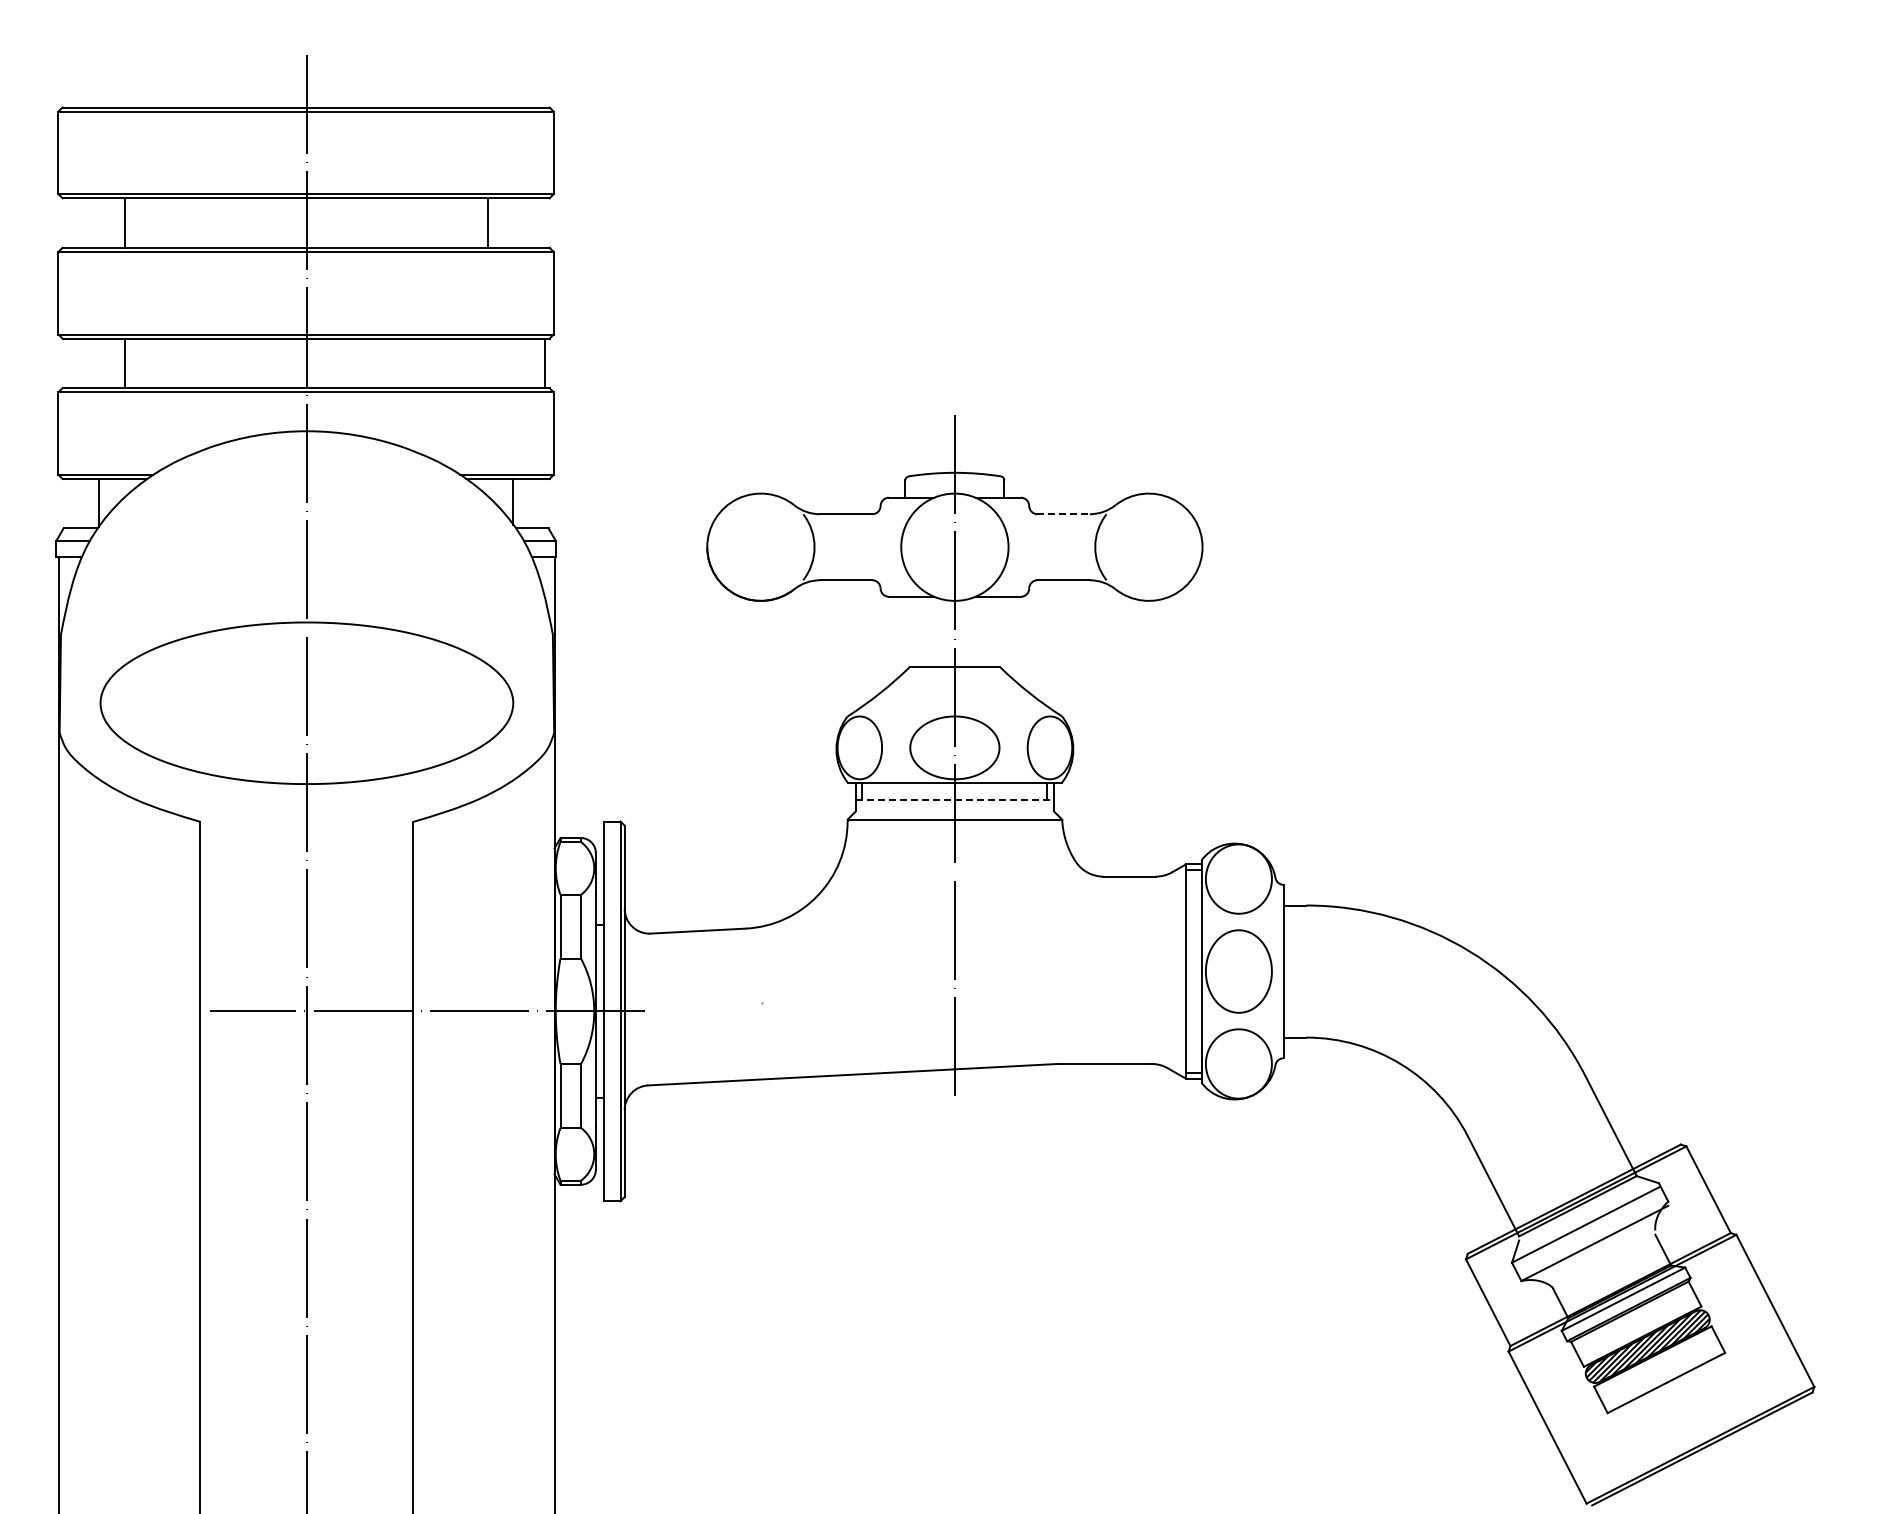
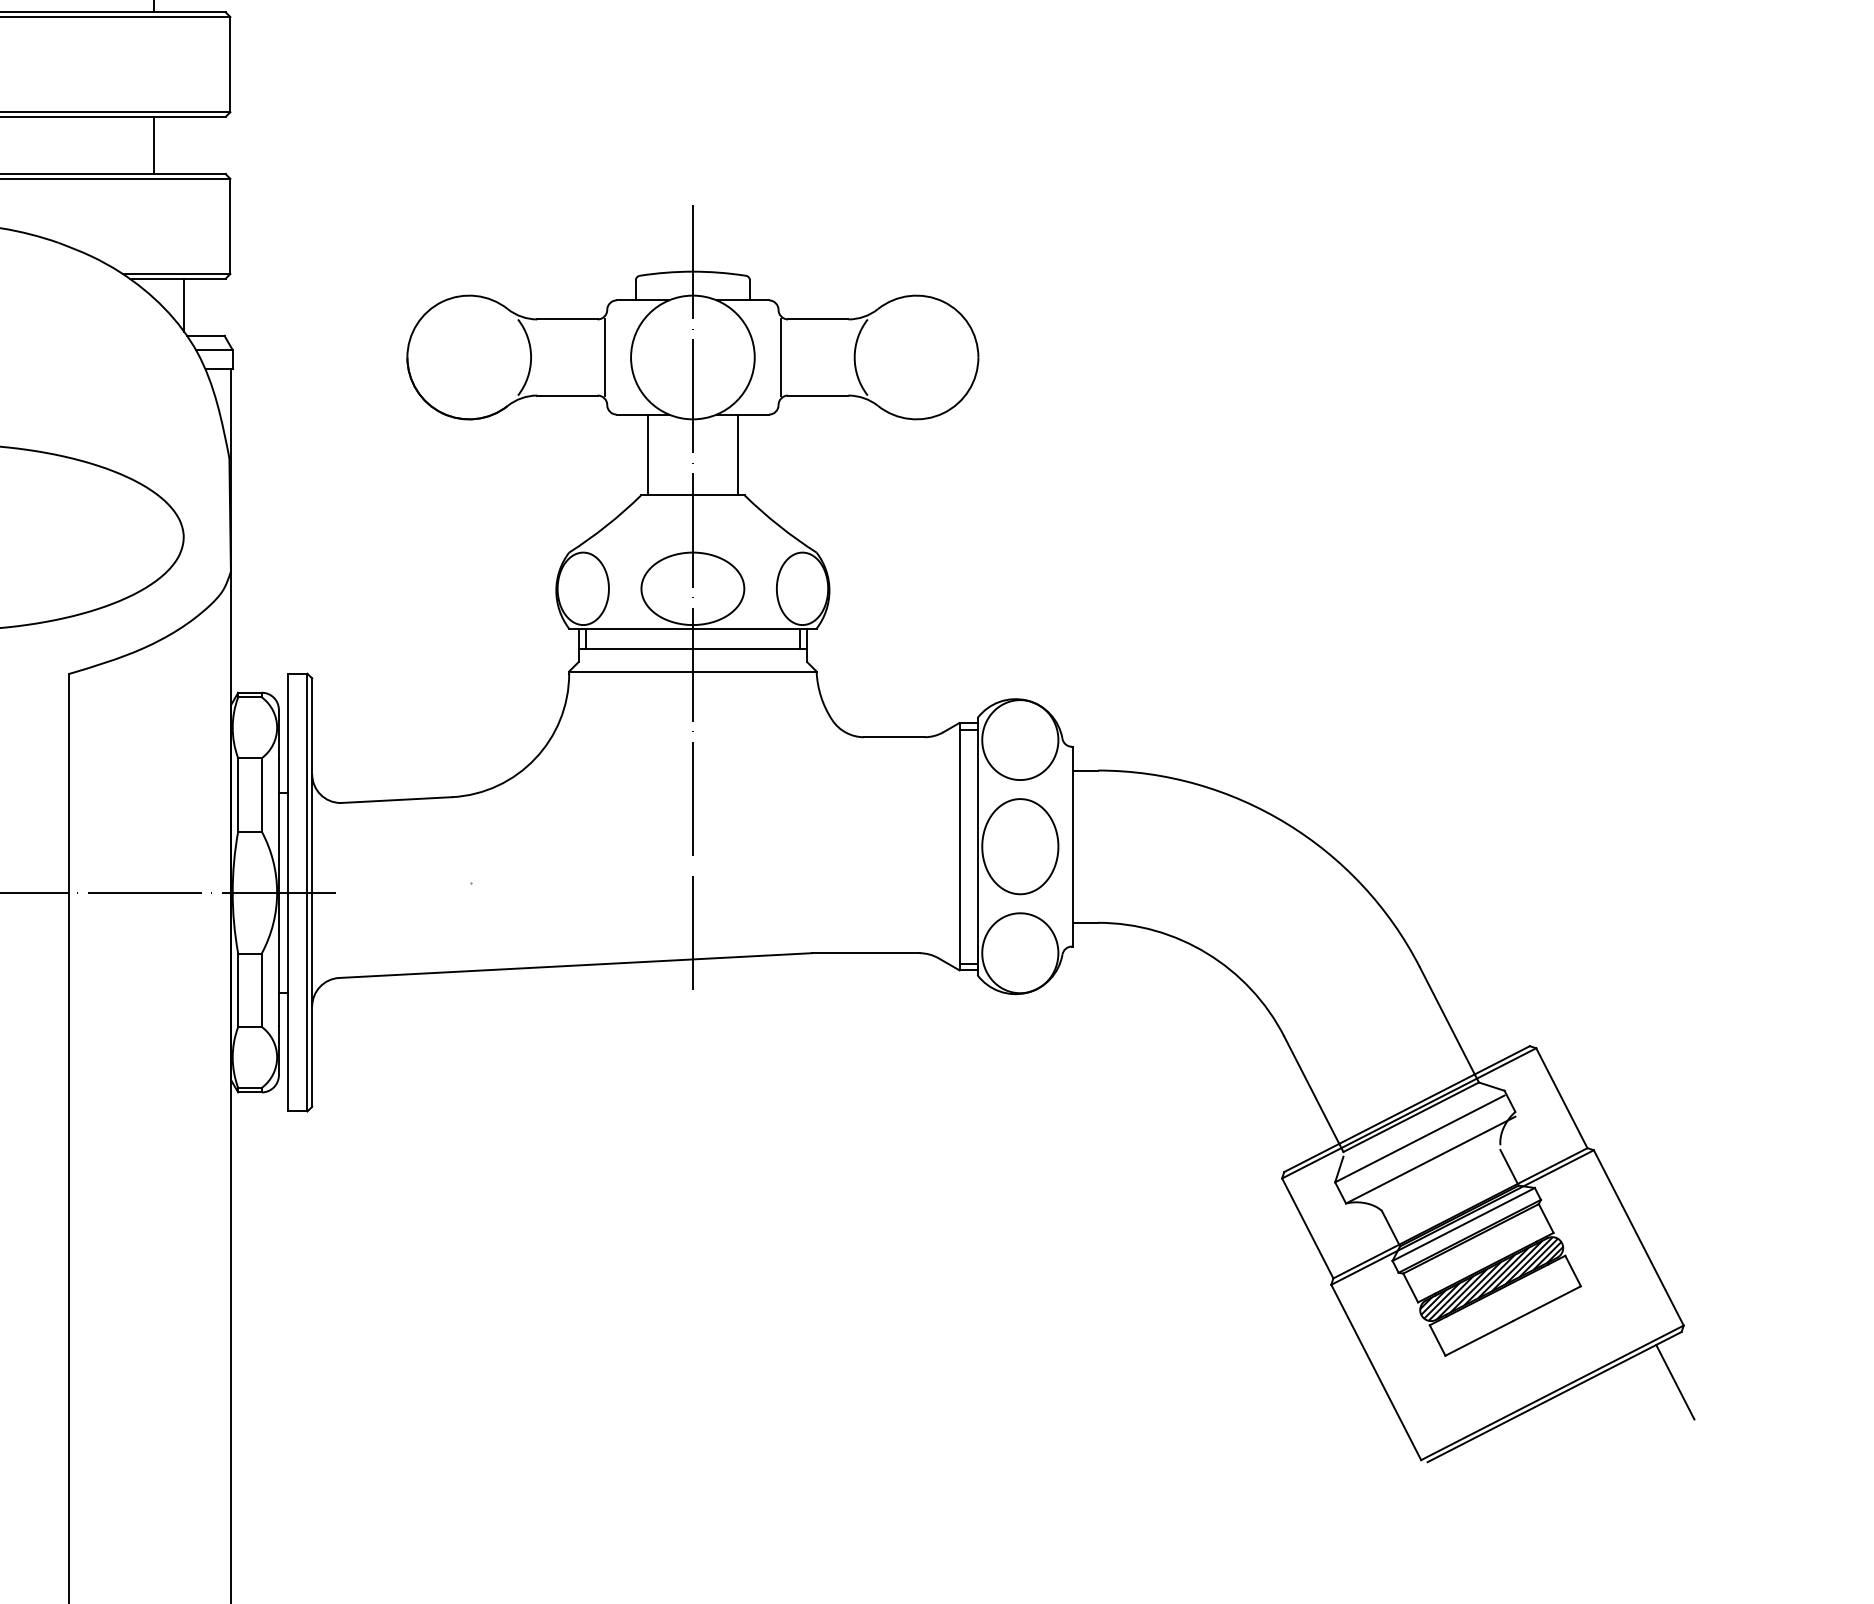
line: (544, 363) -> (154, 145), moved
line: (1064, 514) -> (819, 319), dashed -> solid
line: (878, 547) -> (604, 357), added
line: (1031, 547) -> (781, 357), added
line: (915, 631) -> (647, 454), added
line: (994, 631) -> (738, 454), added
line: (955, 799) -> (693, 648), dashed -> solid
line: (1806, 1435) -> (1674, 1381), added

